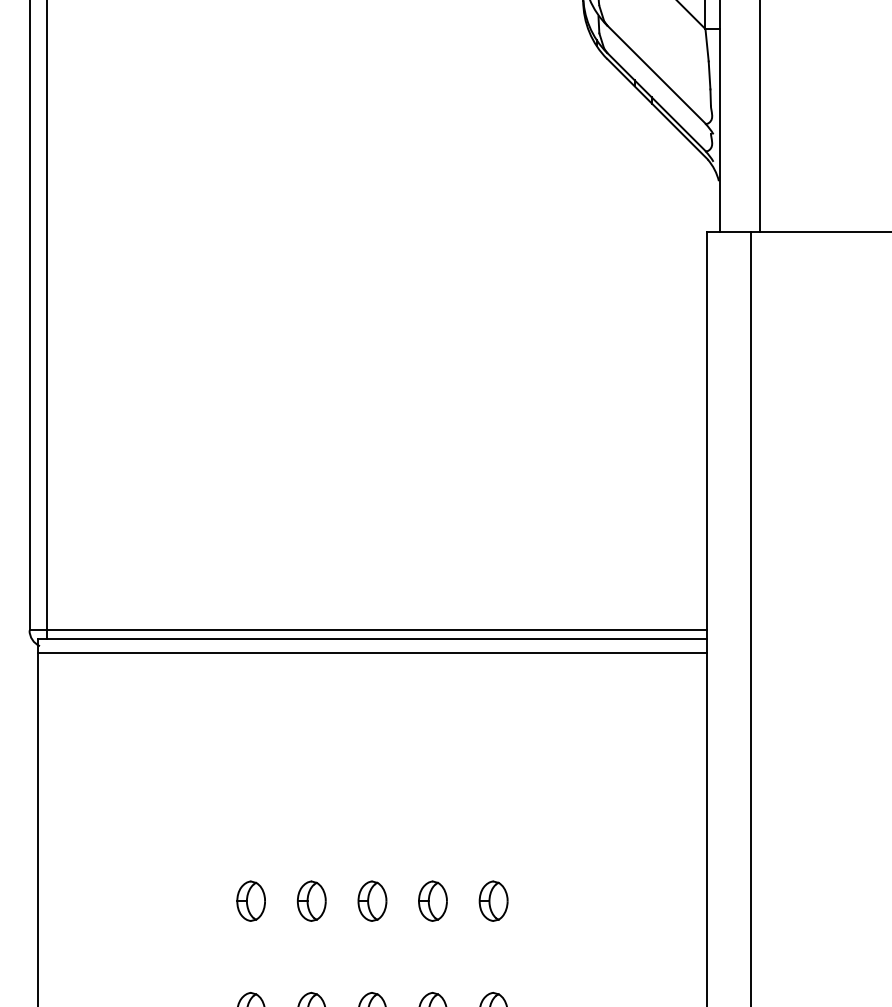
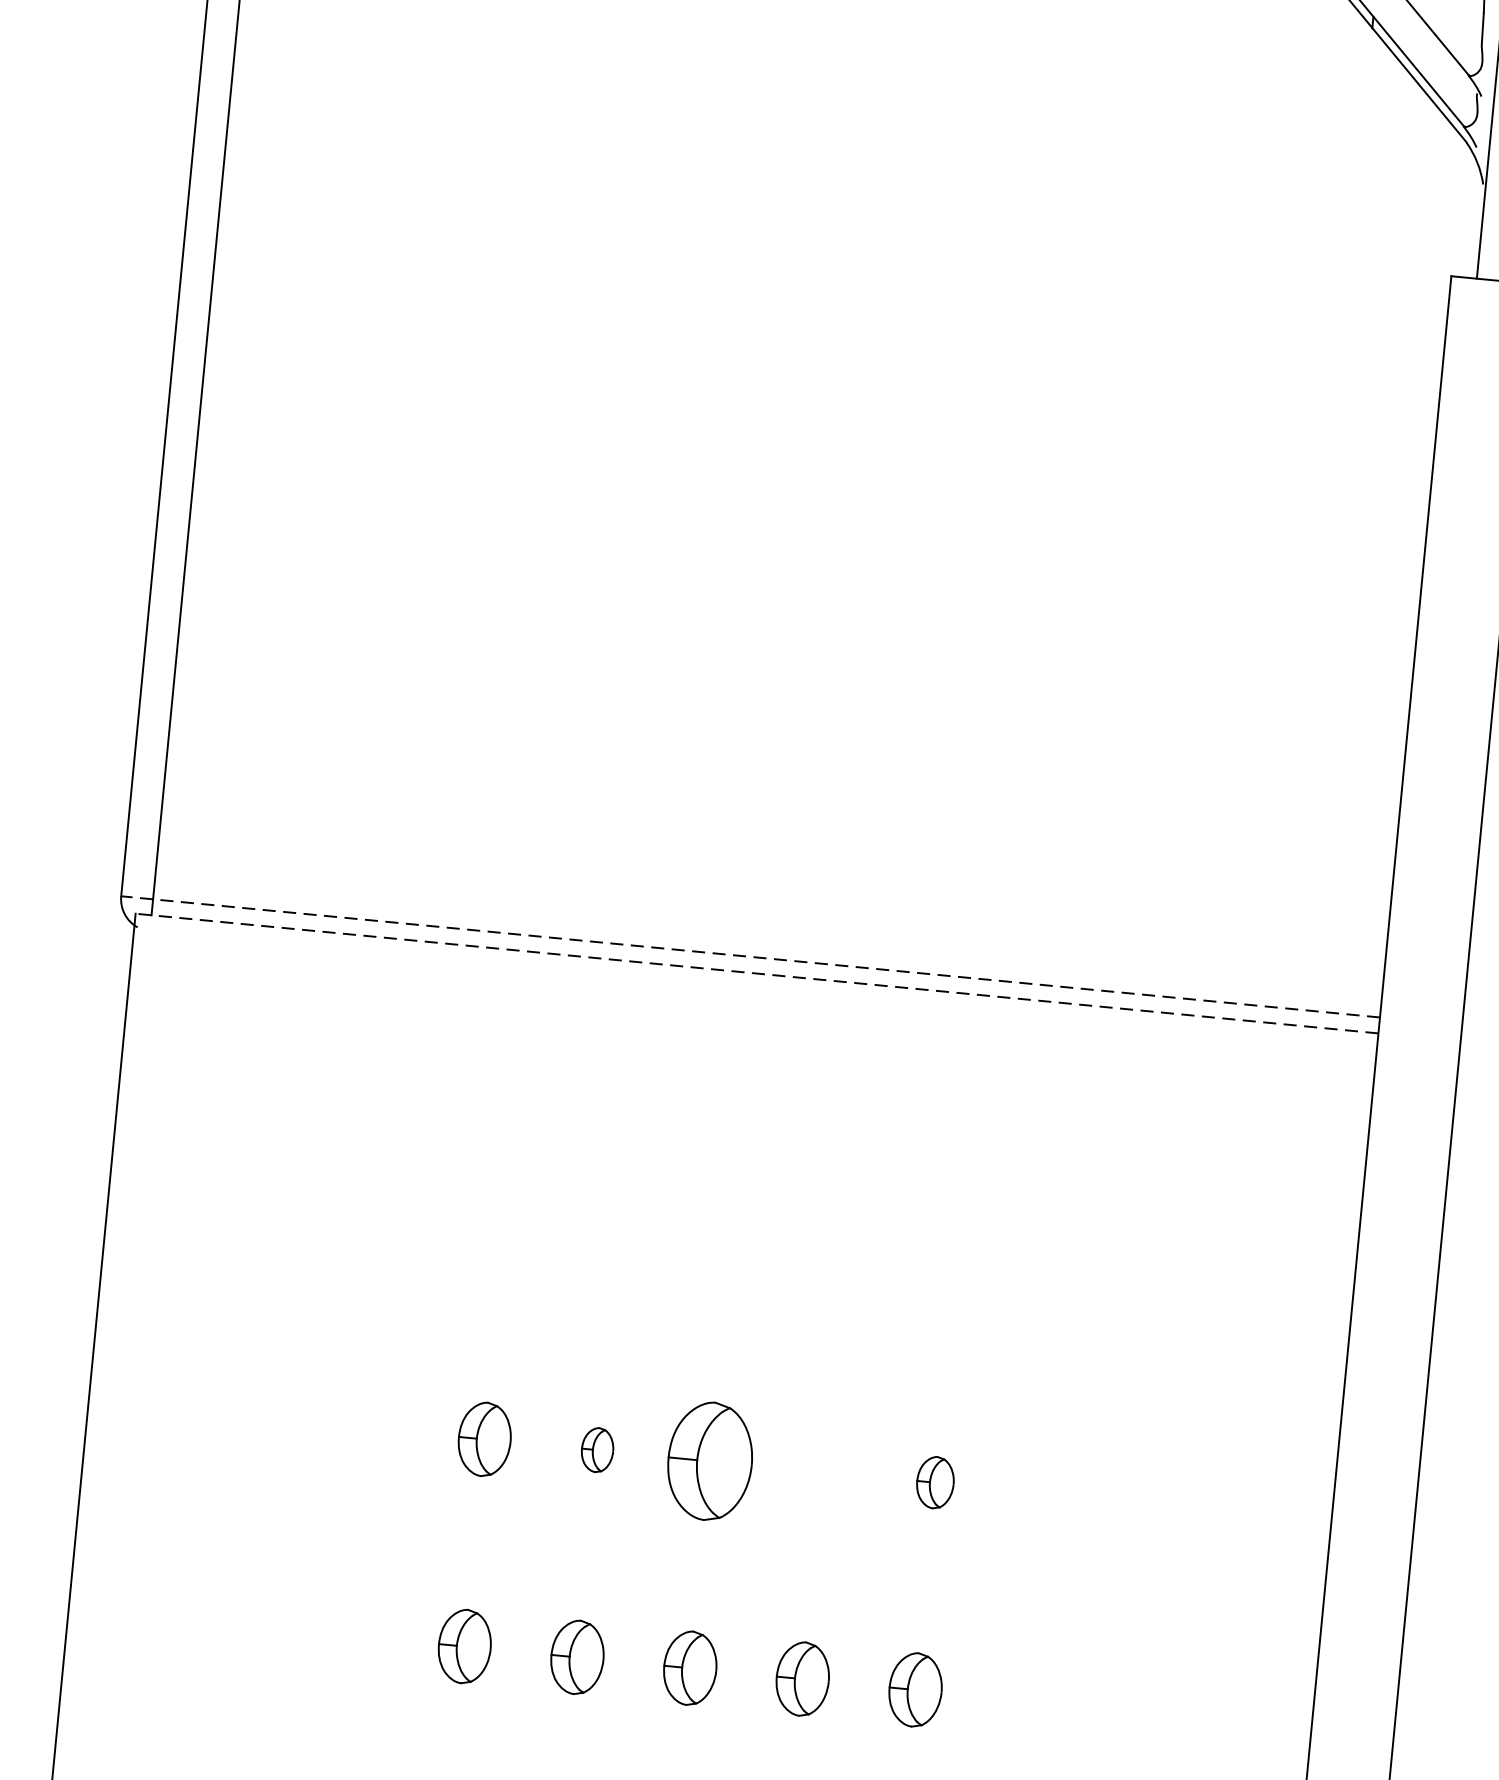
line: (368, 630) -> (751, 957), solid -> dashed
line: (371, 638) -> (755, 972), solid -> dashed
line: (372, 652) -> (754, 998), removed
part: (311, 900) -> (597, 1448), size x0.6
part: (372, 900) -> (710, 1459), size x1.6
part: (432, 900) -> (821, 1470), removed
part: (493, 900) -> (935, 1481), size x0.7

